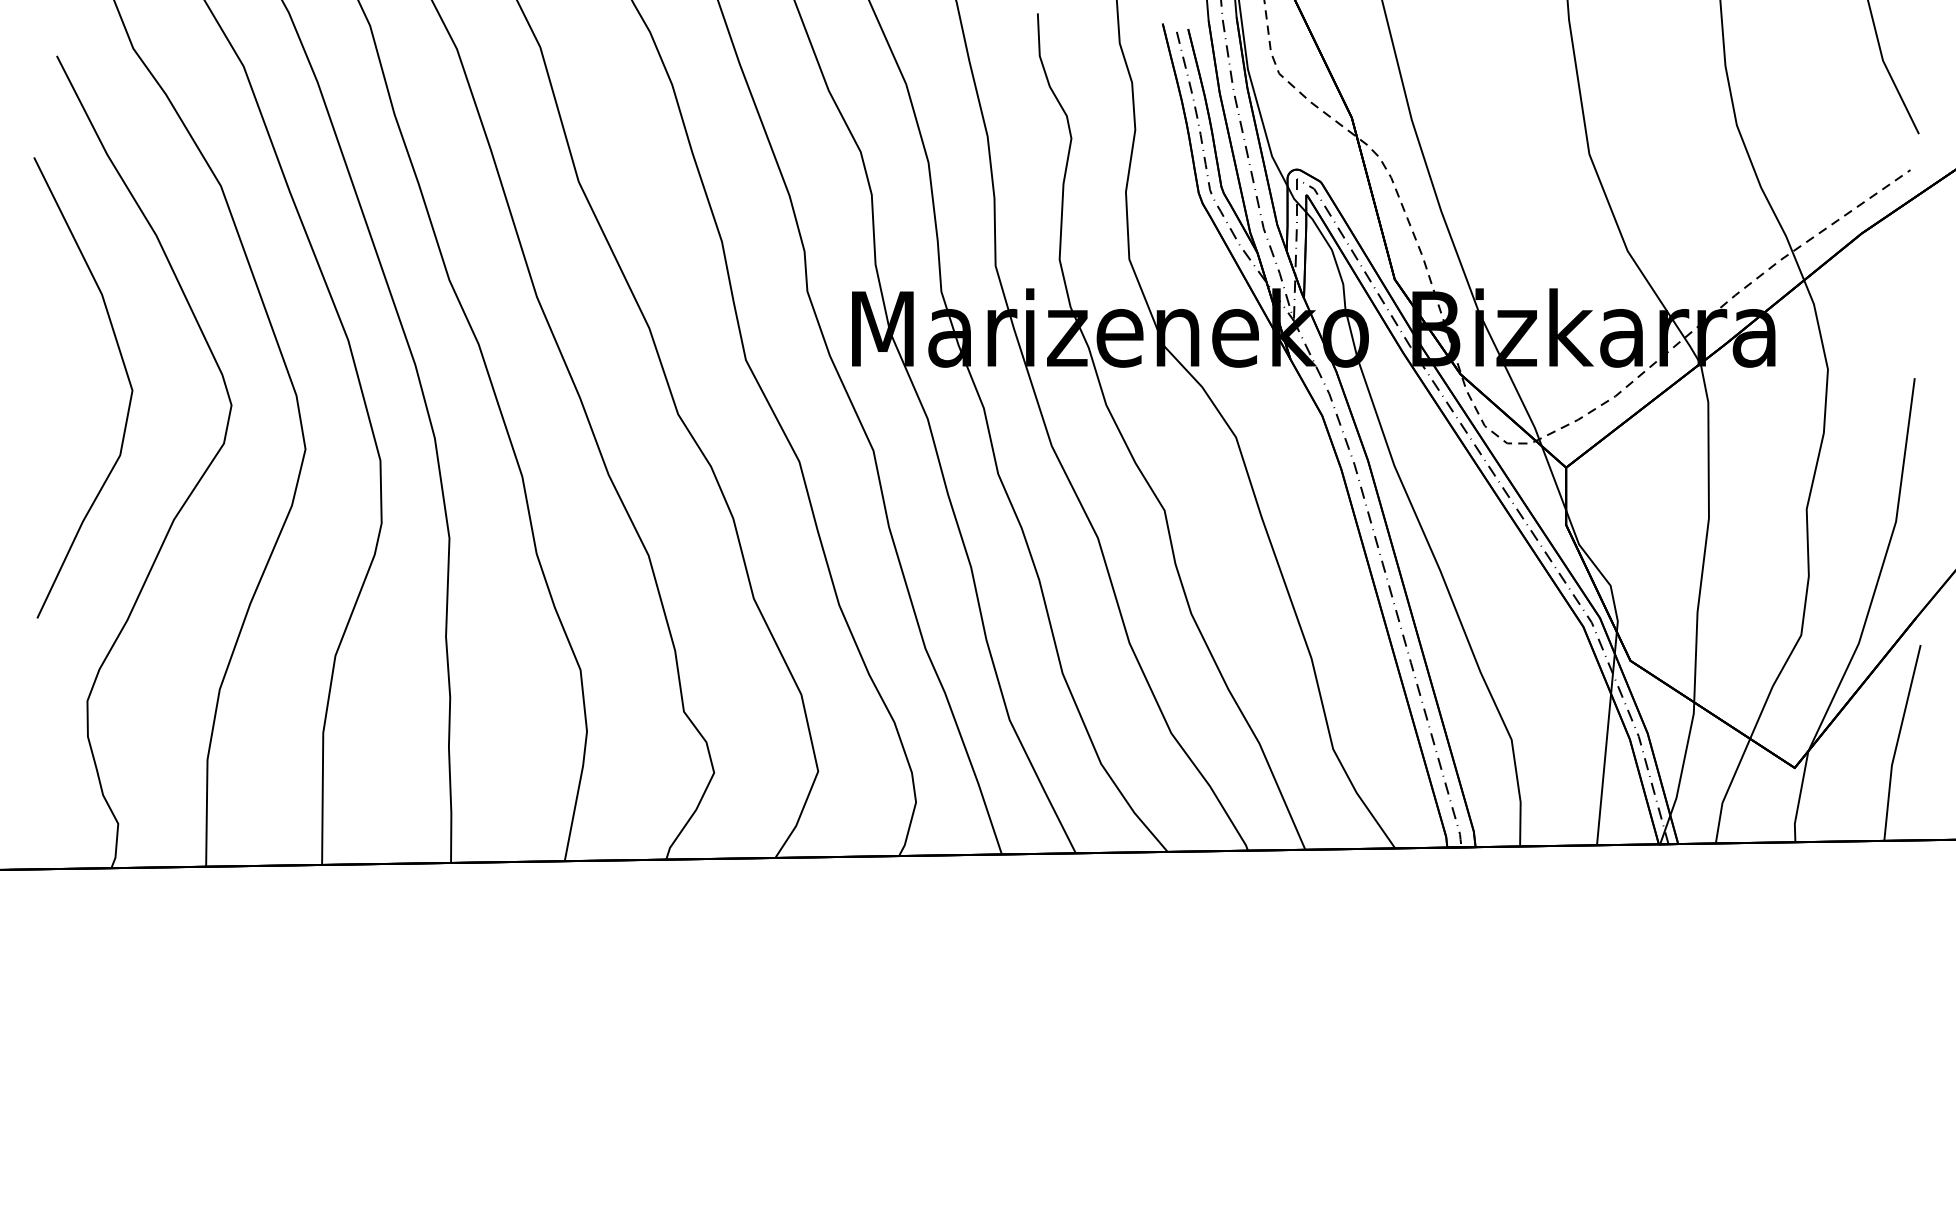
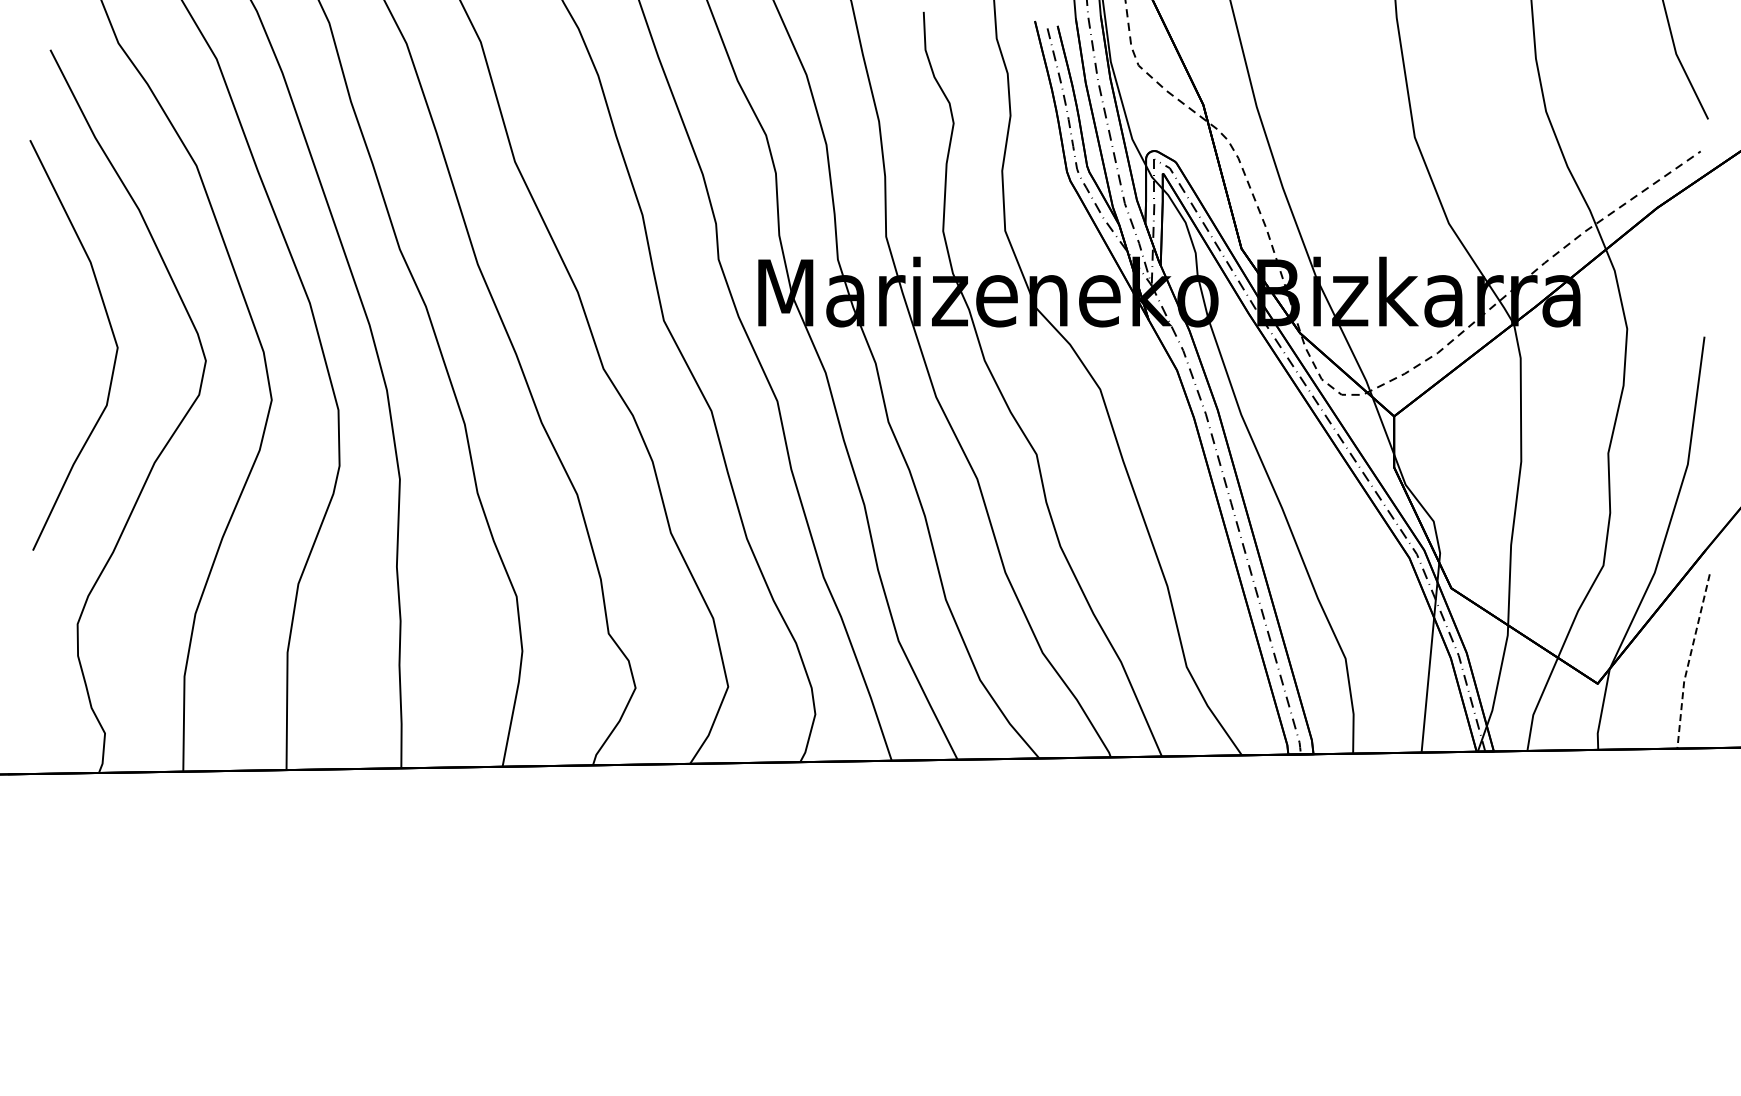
line: (1897, 742) -> (1689, 661), solid -> dashed

